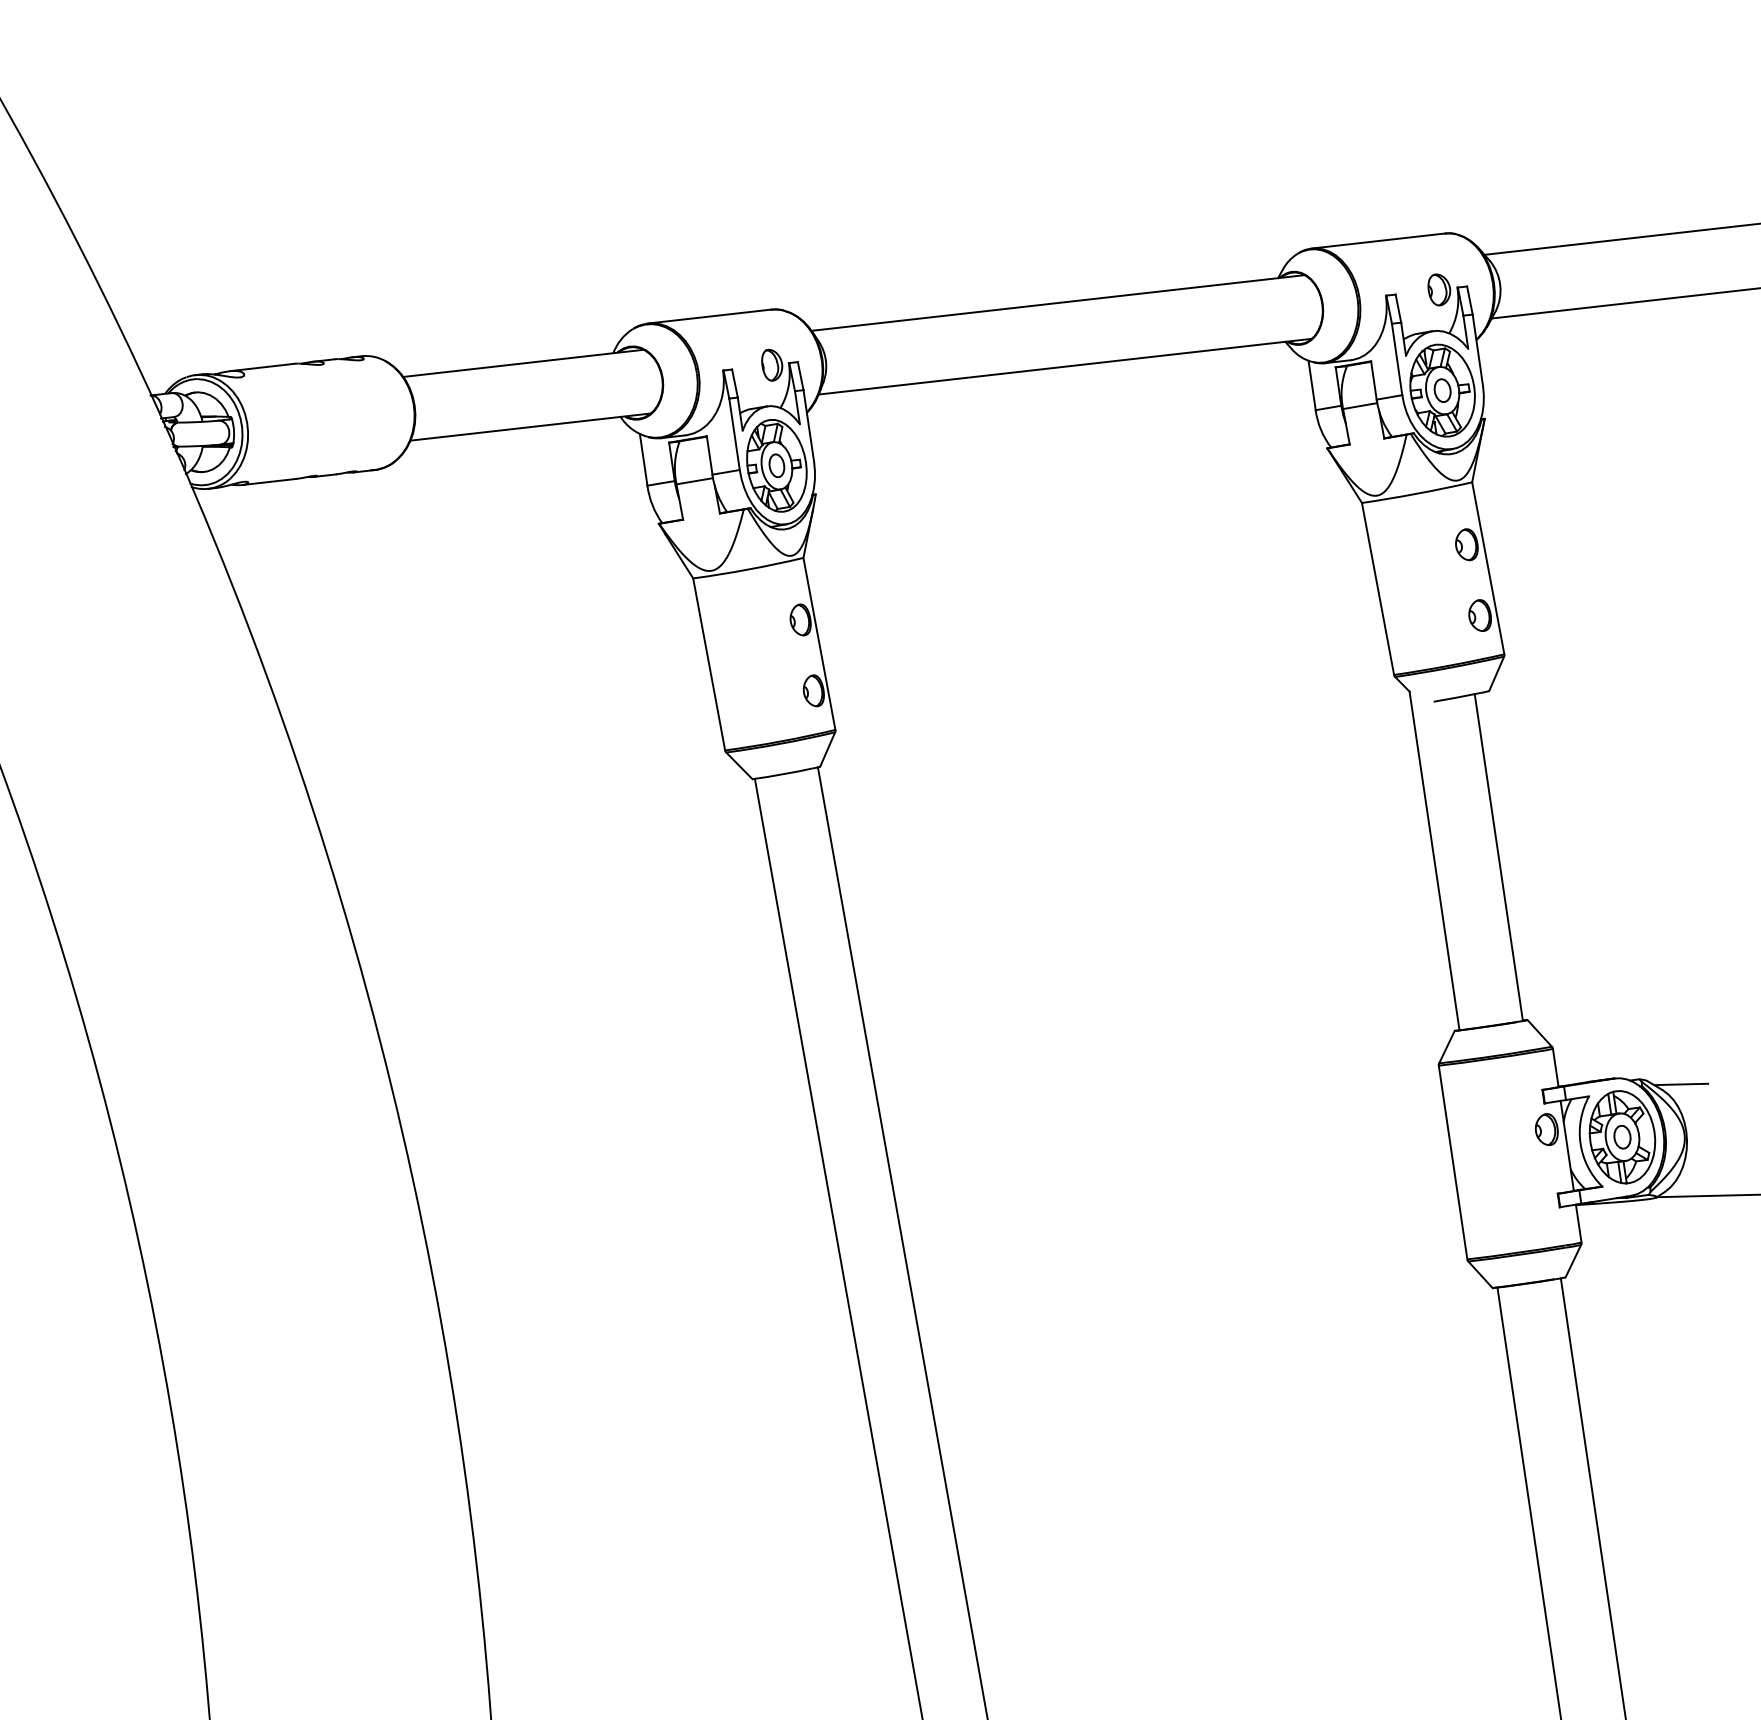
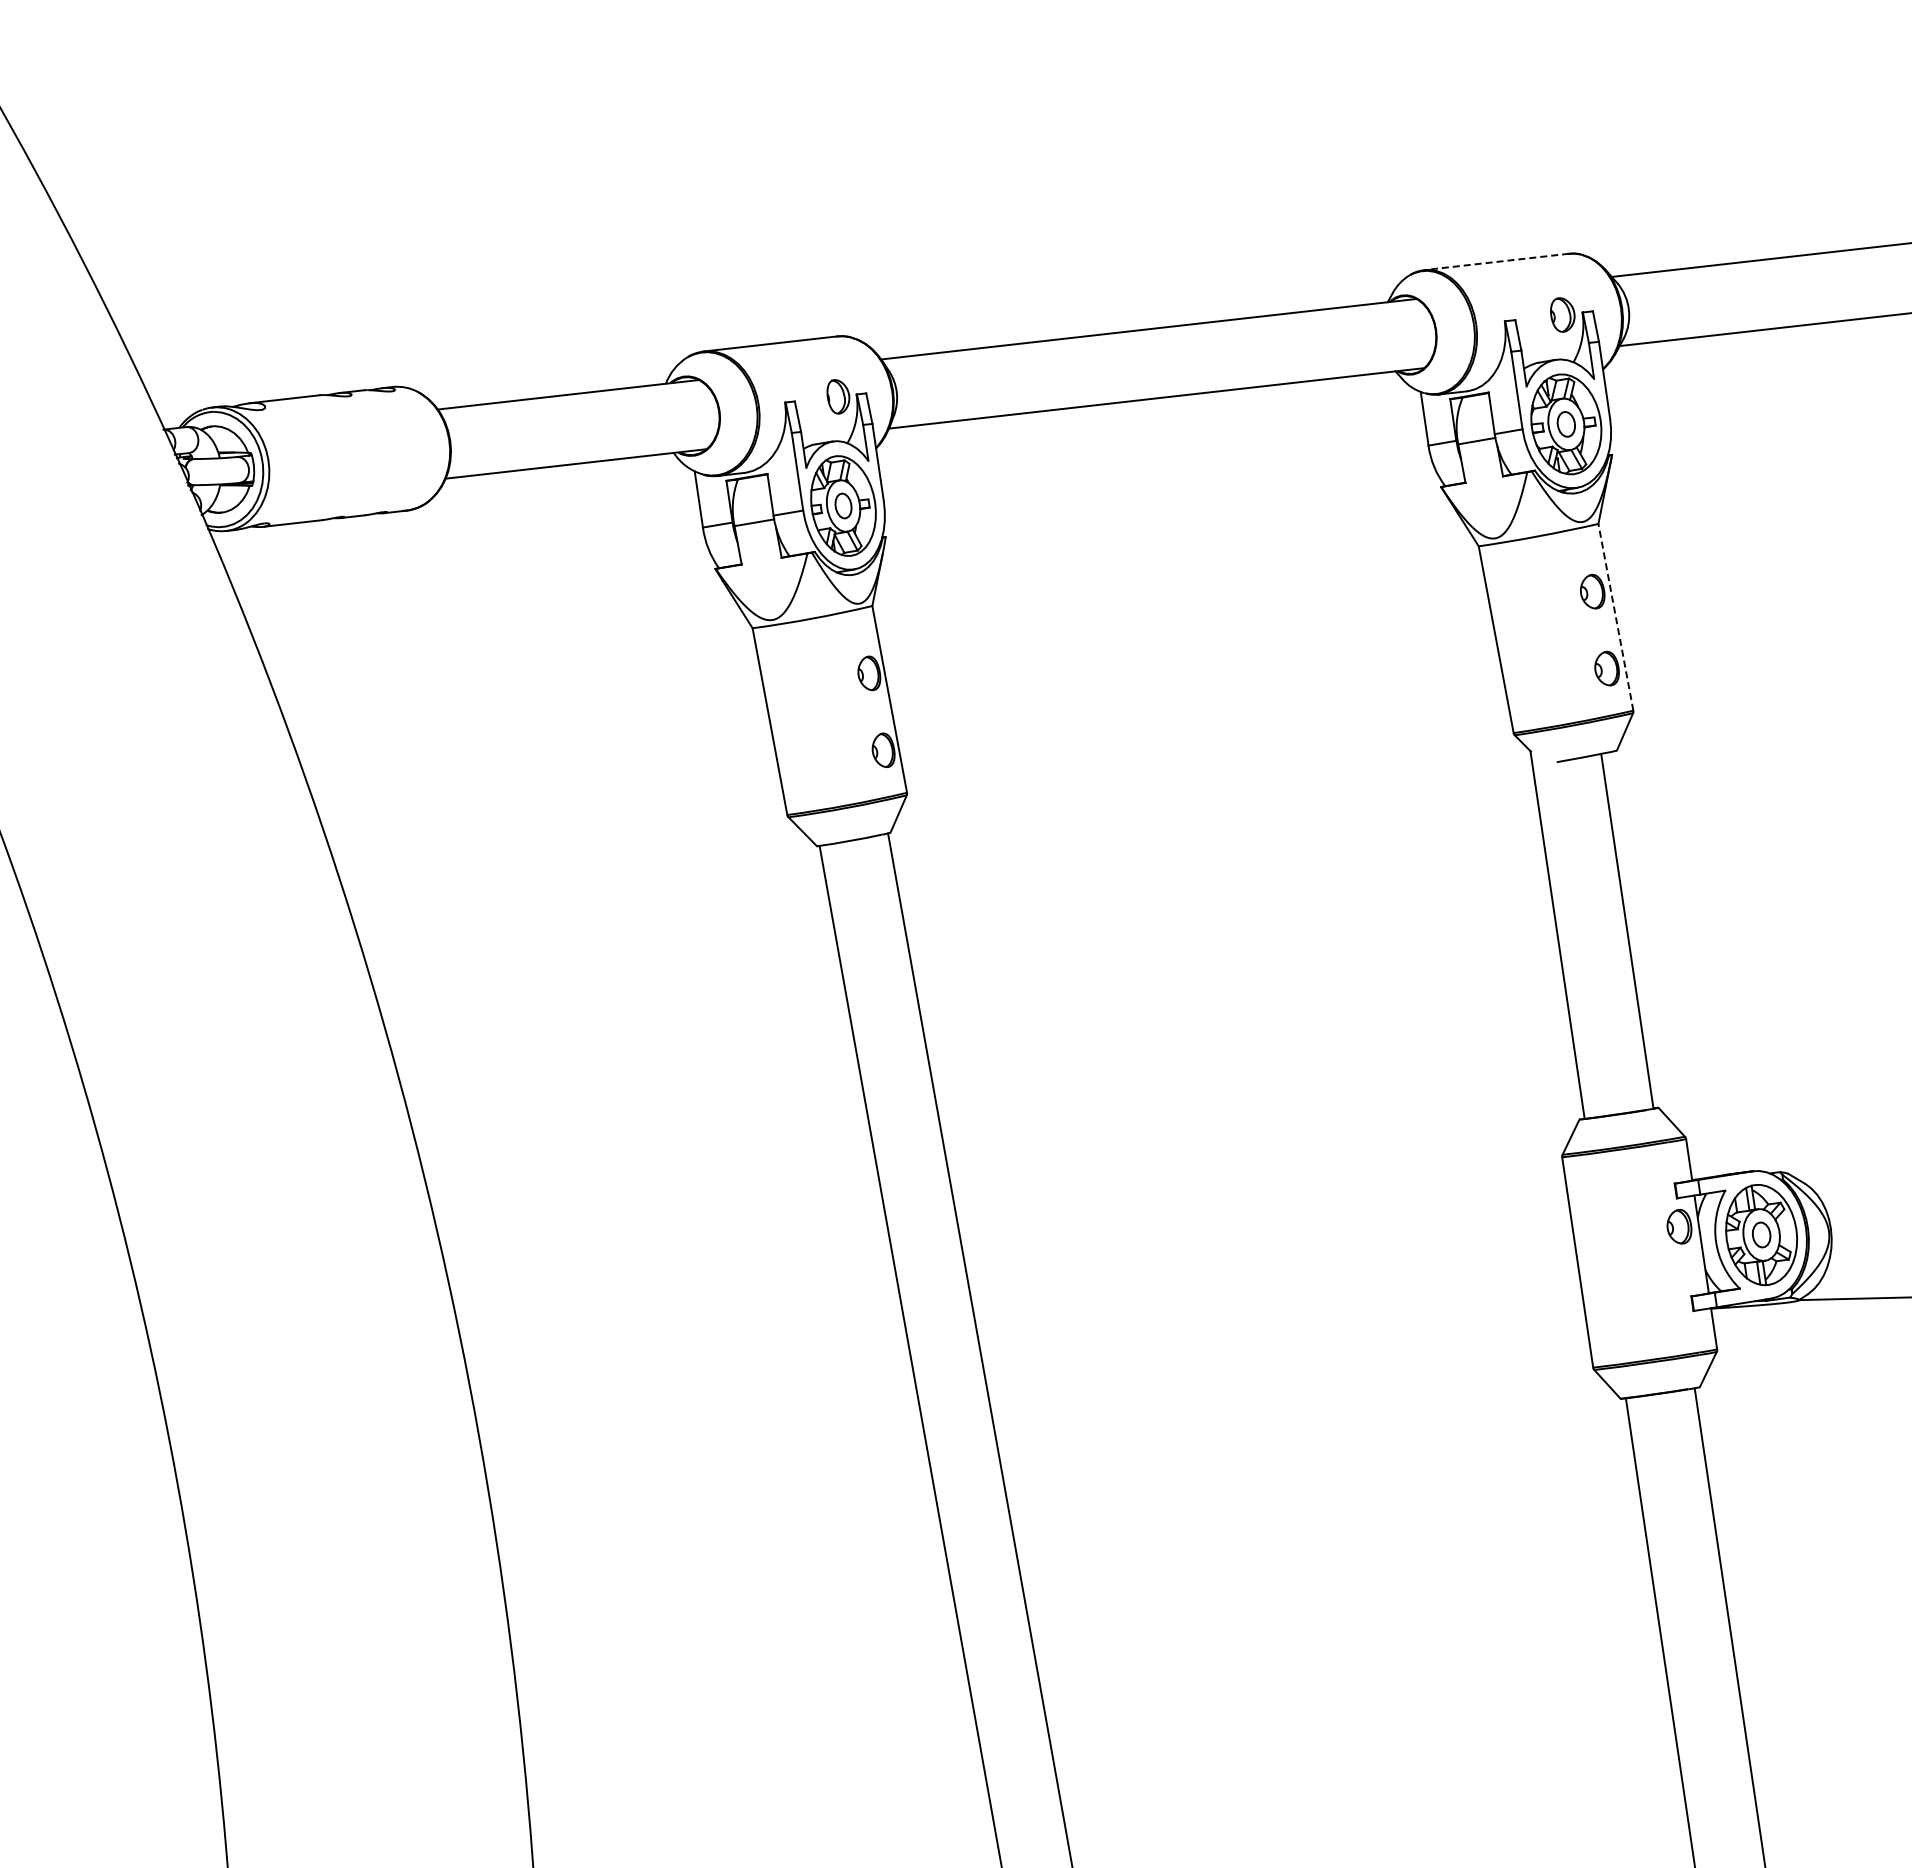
line: (1378, 240) -> (1496, 261), solid -> dashed
line: (1487, 567) -> (1615, 616), solid -> dashed
line: (1681, 1084) -> (1825, 1177), removed

